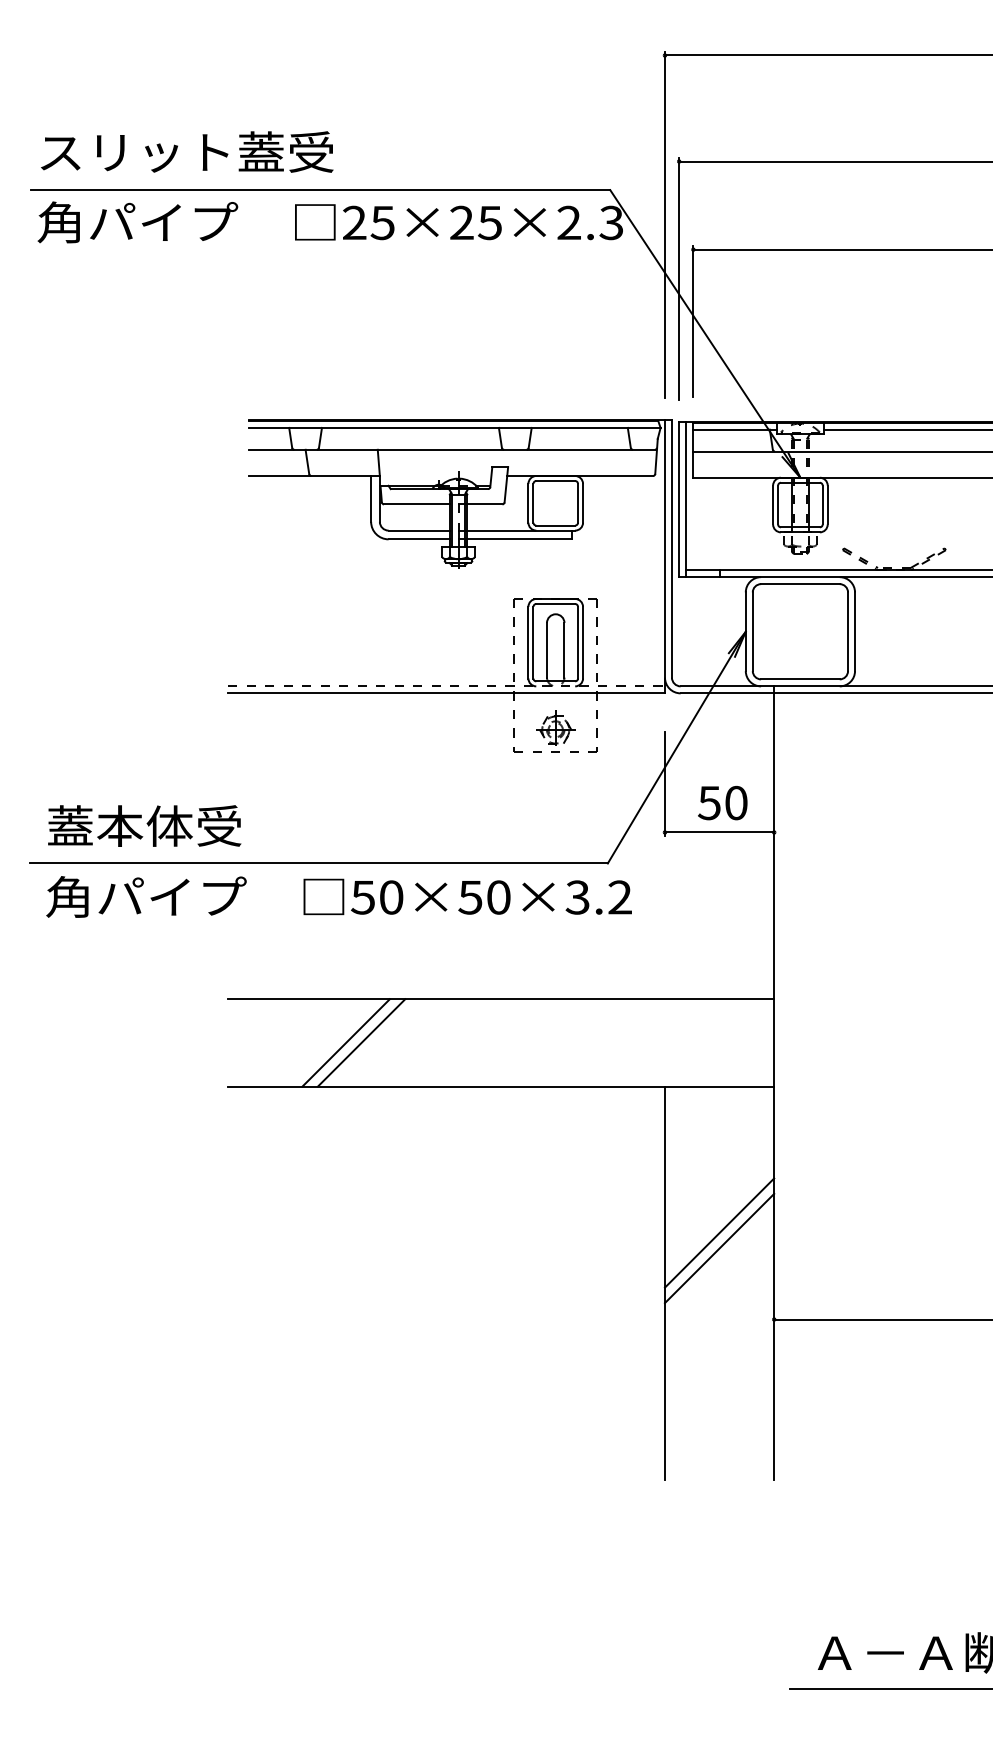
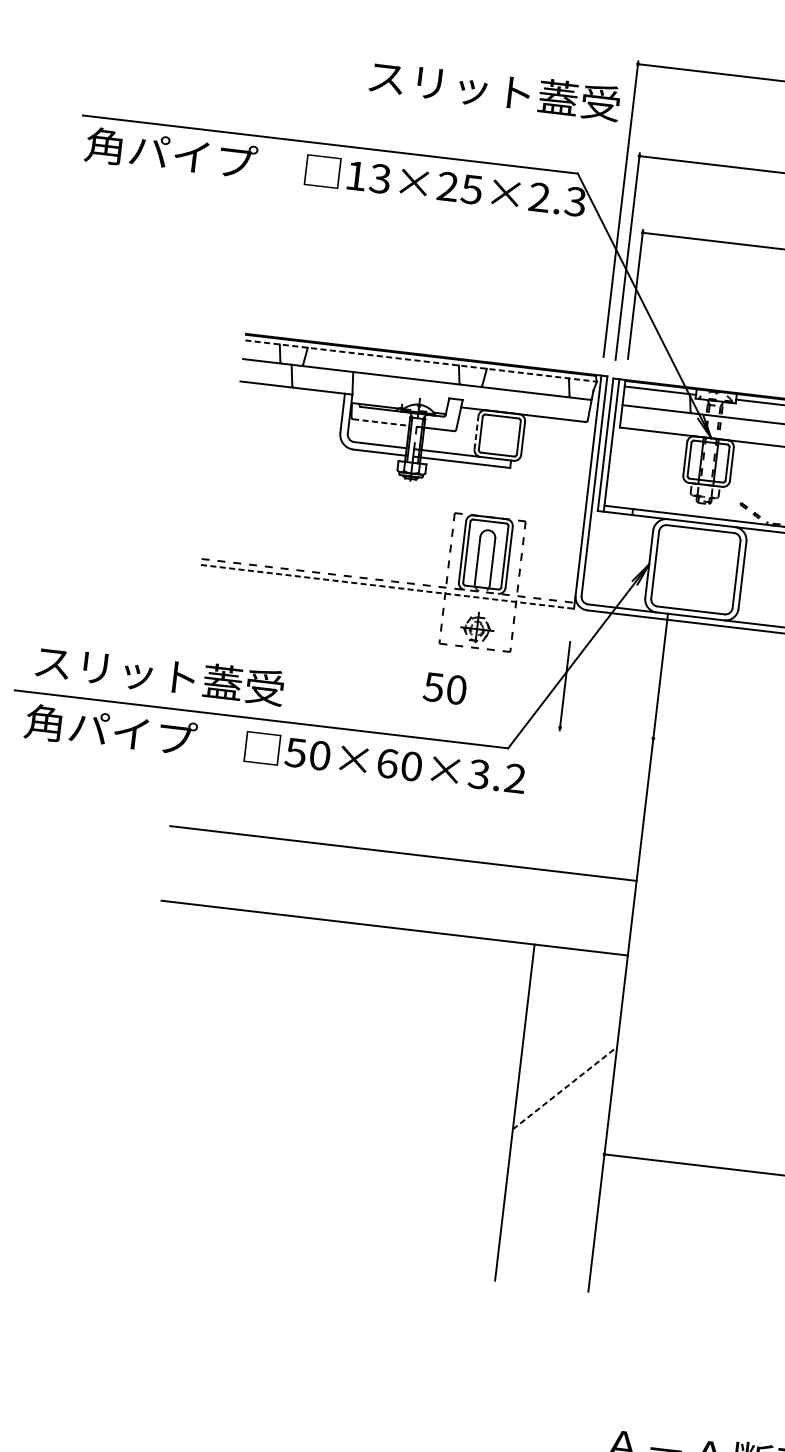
text: (187, 151) -> (495, 89), moved
text: (368, 222) -> (368, 177), 25×25×2.3 -> 13×25×2.3
line: (454, 427) -> (421, 360), solid -> dashed
line: (528, 502) -> (476, 432), solid -> dashed
line: (416, 504) -> (380, 422), solid -> dashed
line: (447, 693) -> (388, 587), solid -> dashed
text: (722, 803) -> (444, 688), moved
text: (194, 825) -> (159, 674), 蓋本体受 -> スリット蓋受
line: (719, 832) -> (606, 733), removed
text: (470, 897) -> (387, 763), 50×50×3.2 -> 50×60×3.2
line: (345, 1042) -> (266, 874), removed
line: (361, 1042) -> (279, 876), removed
line: (719, 1232) -> (566, 1074), removed
line: (719, 1248) -> (564, 1088), solid -> dashed

